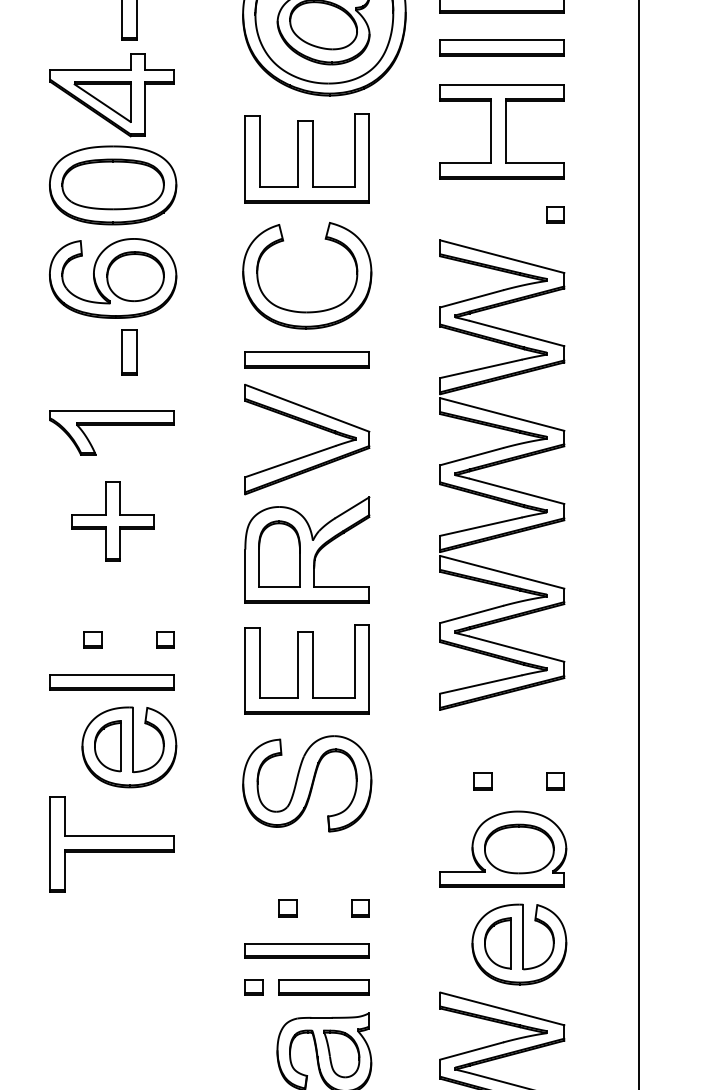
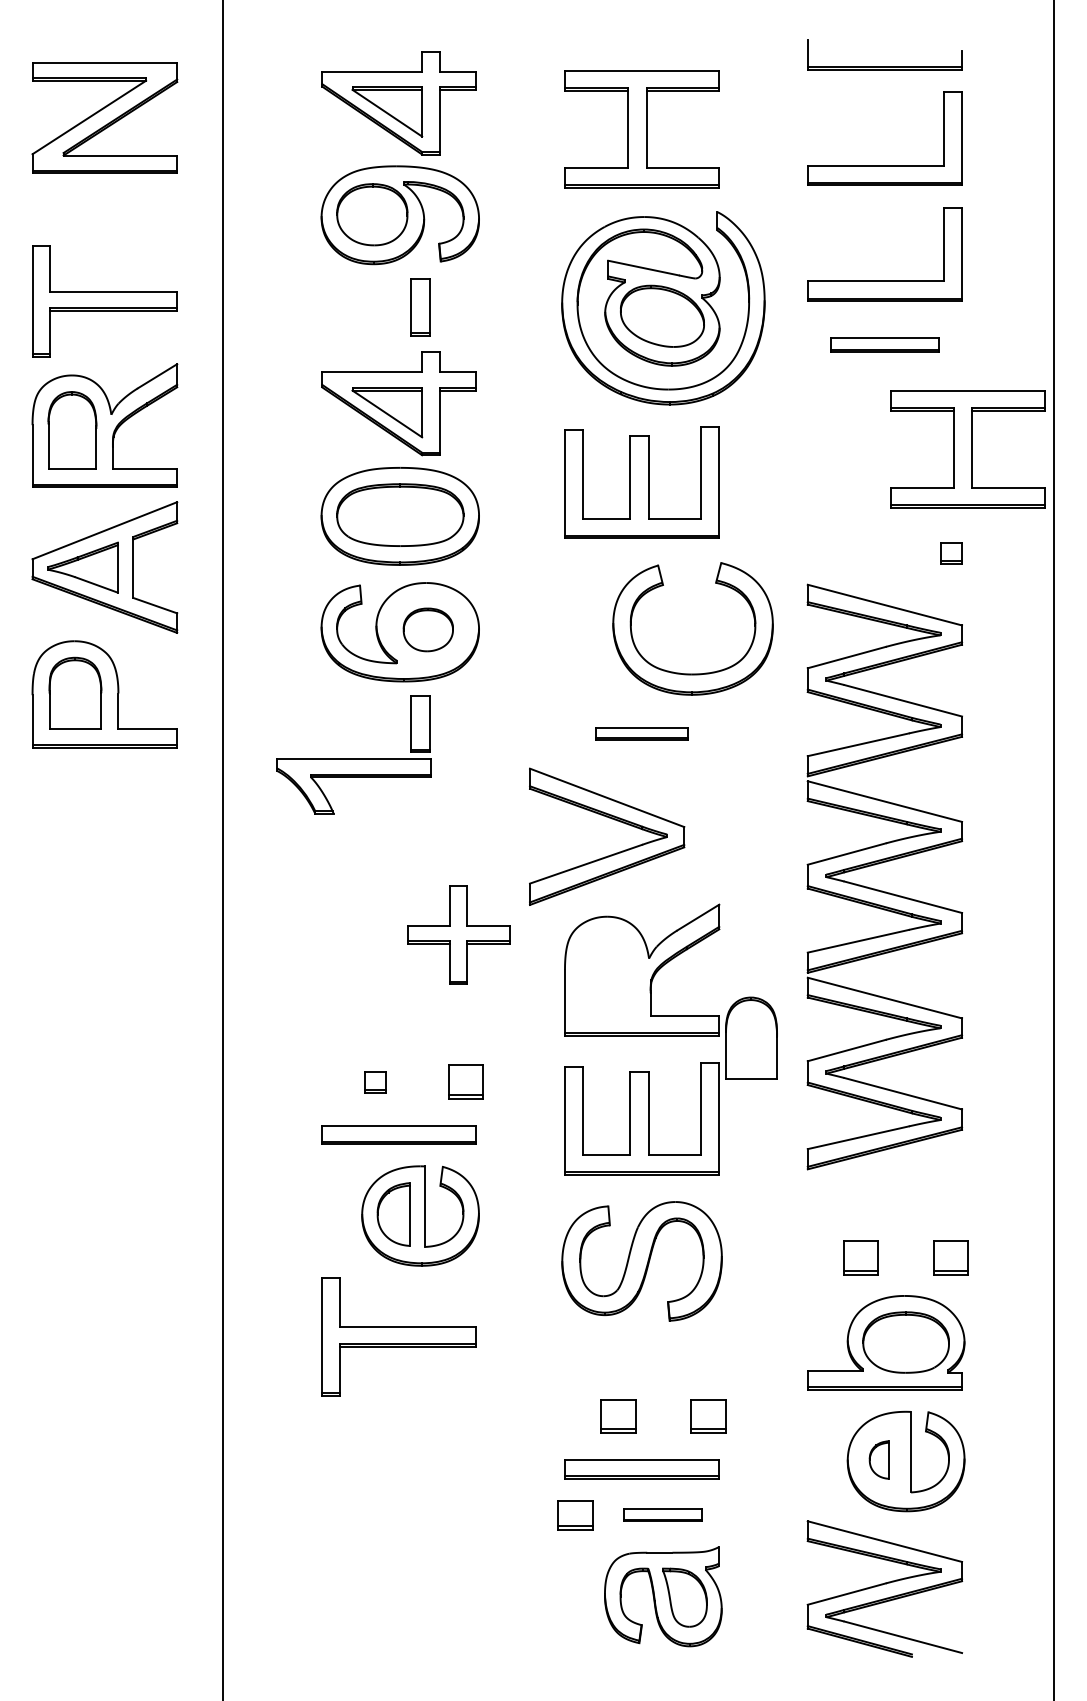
part: (501, 47) -> (884, 344), size x0.7
part: (501, 131) -> (967, 449), moved
part: (135, 276) -> (428, 629), size x0.7
part: (306, 311) -> (692, 673), moved
part: (306, 359) -> (641, 733), size x0.6
part: (111, 425) -> (353, 777), moved
part: (310, 425) -> (611, 819), moved
part: (113, 521) -> (458, 934), moved
part: (279, 553) -> (751, 1037), moved
part: (165, 640) -> (465, 1082), size x1.6
part: (482, 781) -> (860, 1258), size x1.6
part: (555, 781) -> (951, 1258), size x1.6
part: (287, 908) -> (617, 1416), size x1.6
part: (360, 908) -> (708, 1416), size x1.6
part: (497, 942) -> (879, 1459), size x0.6
part: (253, 987) -> (575, 1514), size x1.6
part: (323, 987) -> (662, 1514), size x0.7

